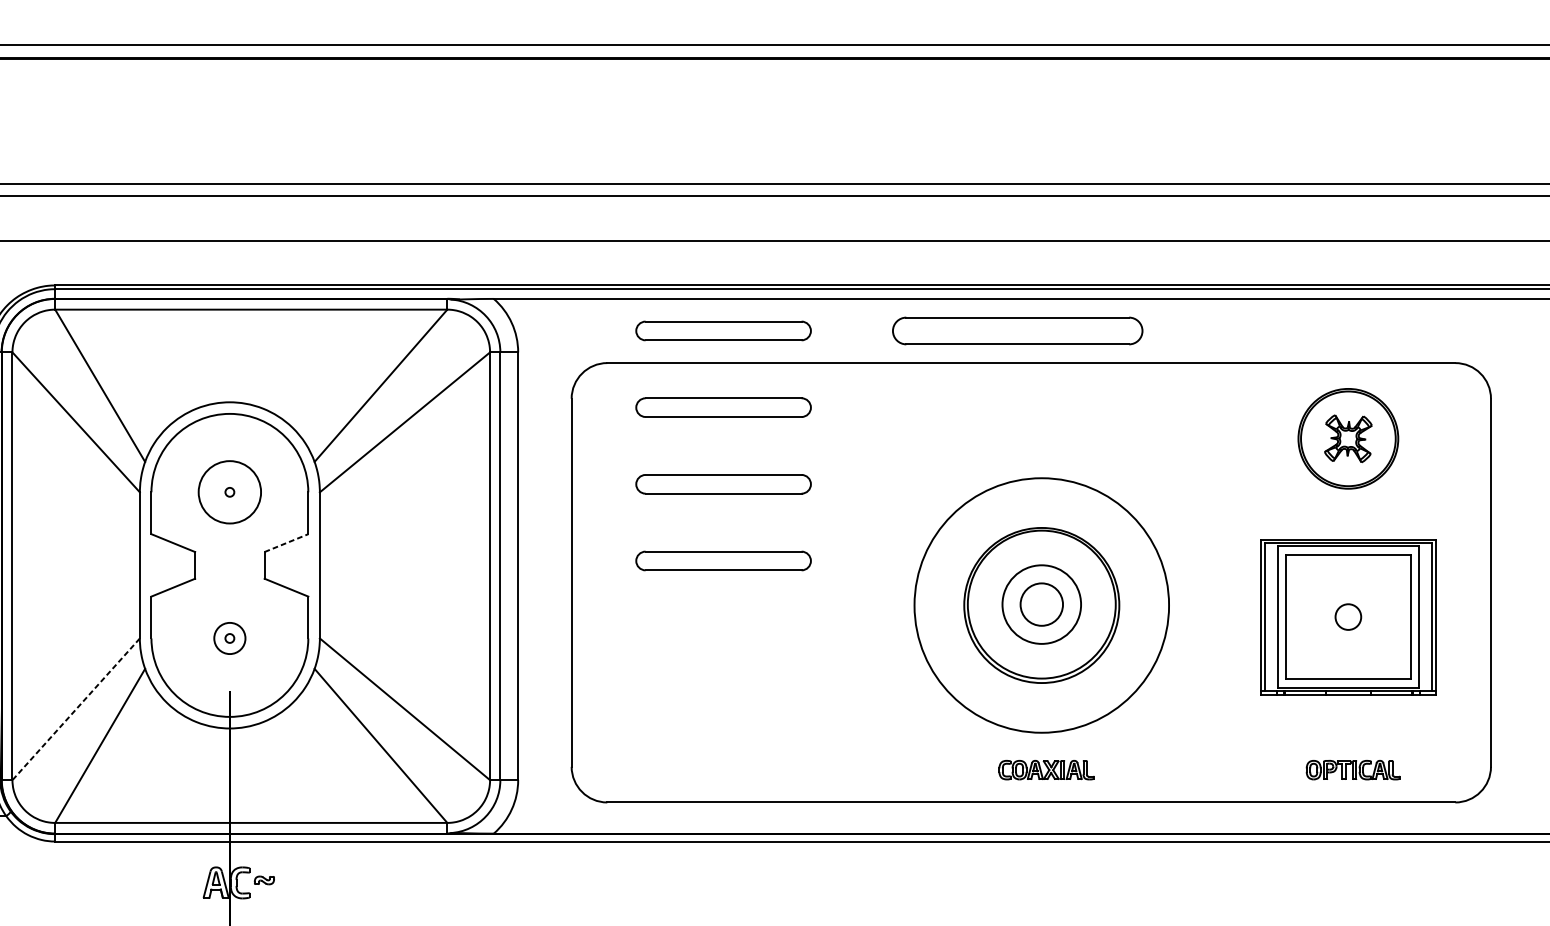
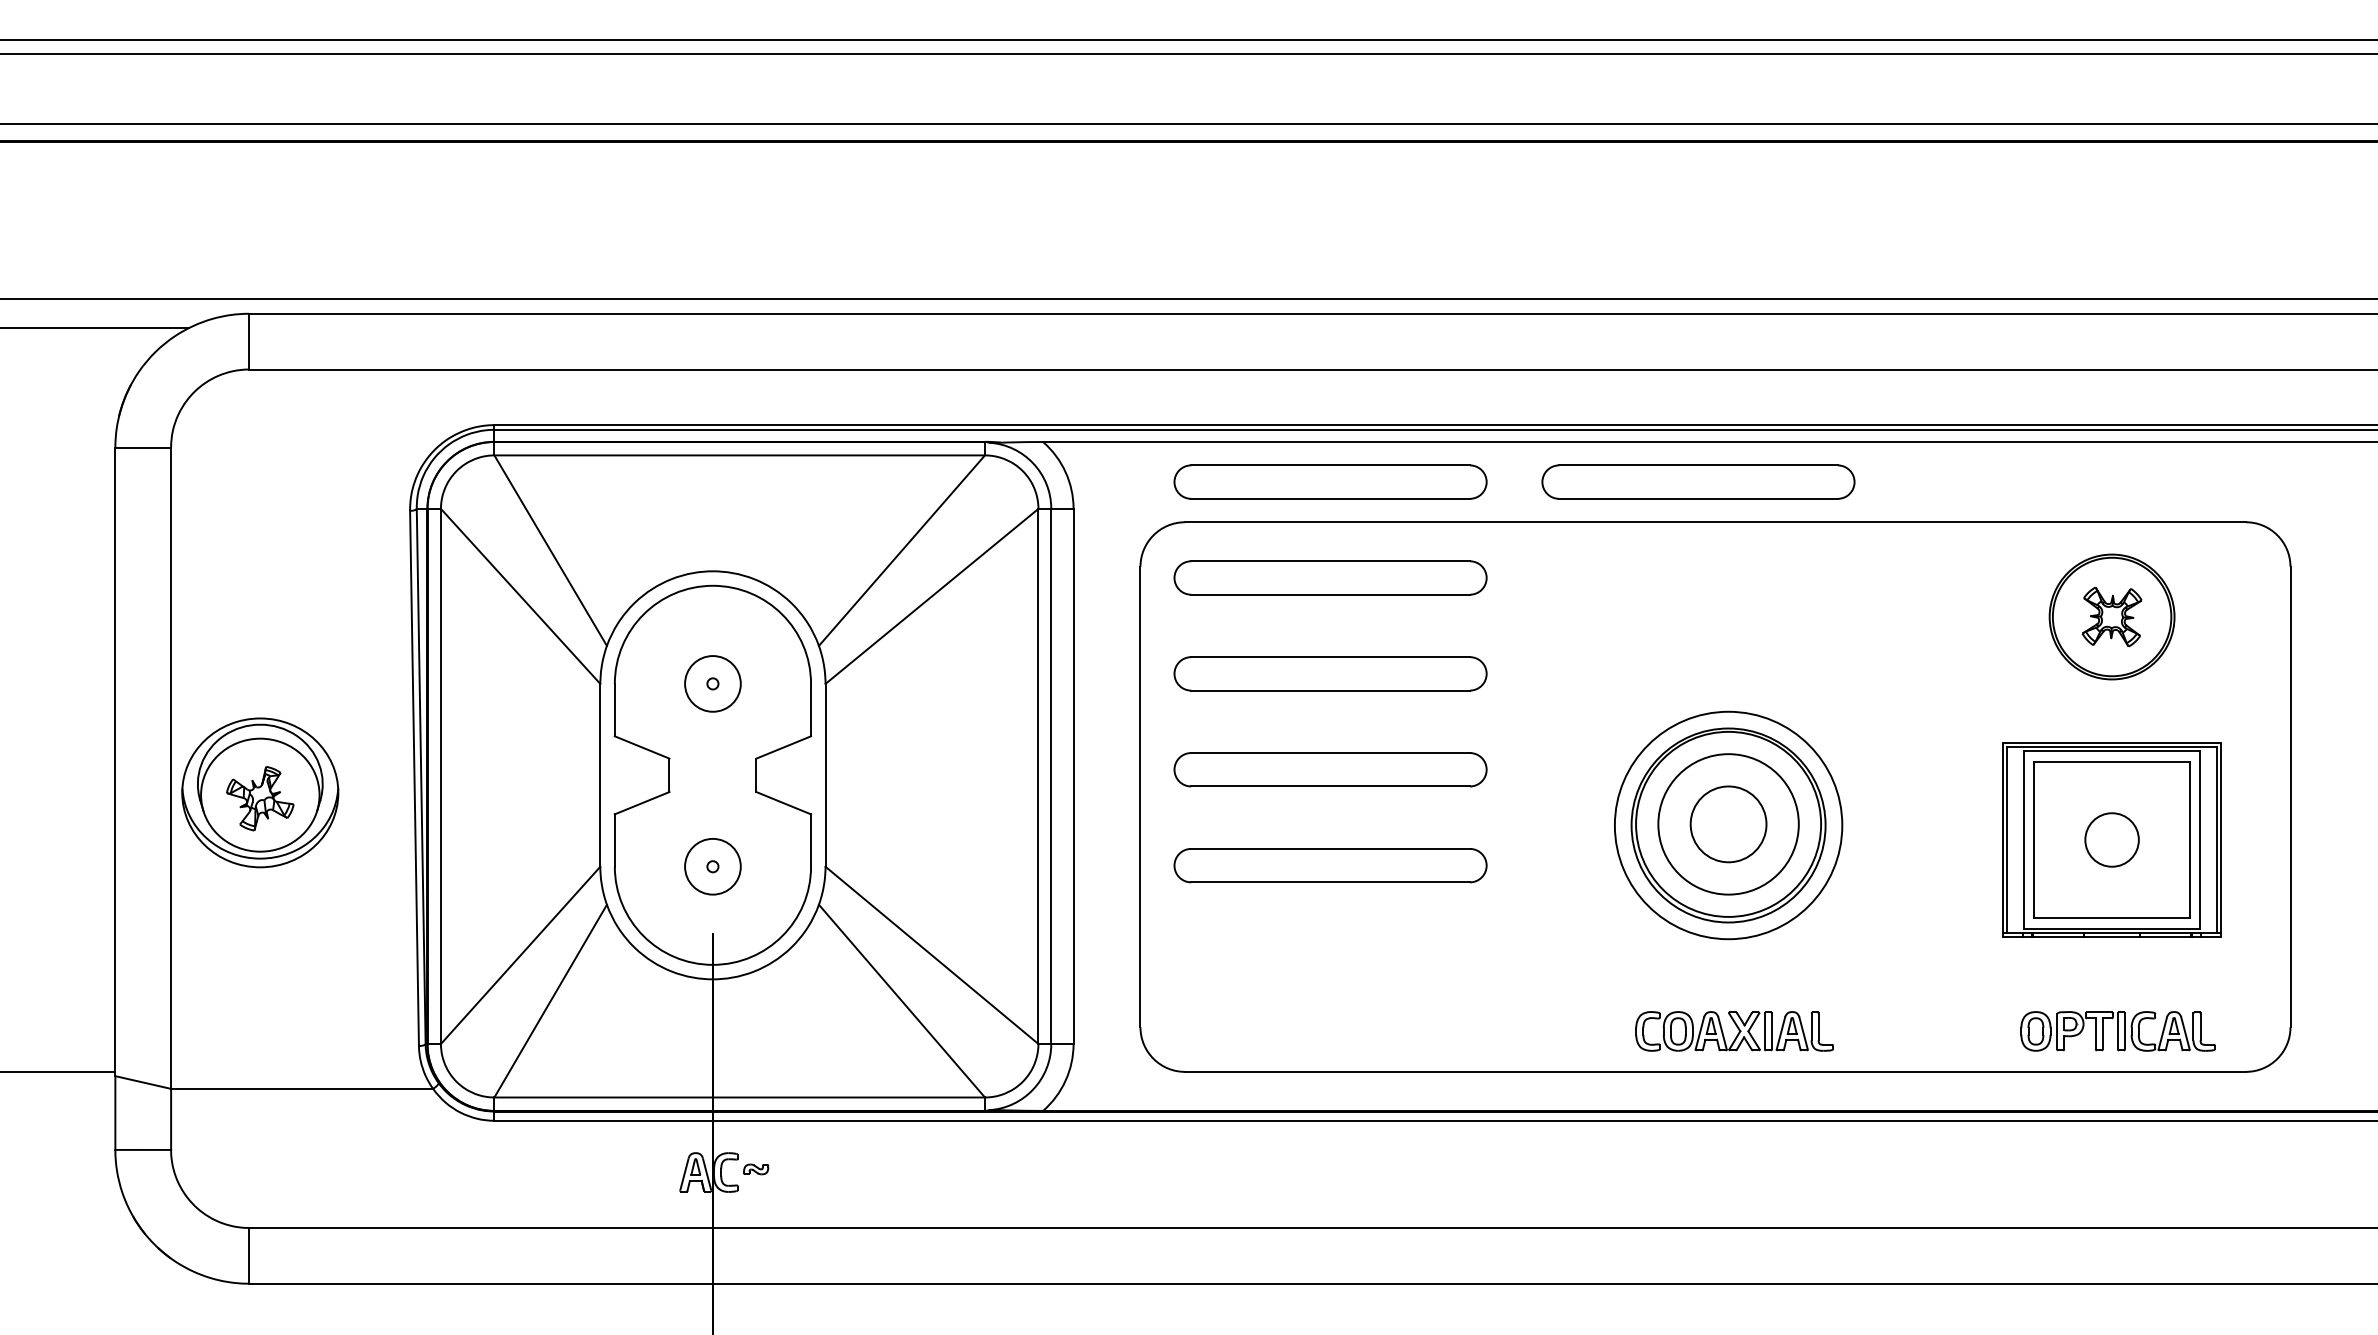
part: (723, 330) -> (1330, 481), size x1.43
part: (723, 407) -> (1330, 577), size x1.43
part: (723, 483) -> (1330, 673), size x1.43
circle: (229, 491) -> (712, 683), size x0.71
line: (286, 543) -> (783, 747), dashed -> solid
part: (723, 560) -> (1330, 769), size x1.43
circle: (1041, 604) -> (1728, 824), size x1.43
circle: (1041, 604) -> (1728, 824), size x1.43
circle: (1041, 605) -> (1728, 825), size x0.71
circle: (1347, 616) -> (2111, 839), size x1.67
part: (723, 637) -> (1330, 865), added
circle: (229, 638) -> (712, 866), size x1.43
line: (76, 709) -> (520, 955), dashed -> solid
part: (1046, 770) -> (1734, 1031), size x1.67
part: (1352, 770) -> (2117, 1031), size x1.67

